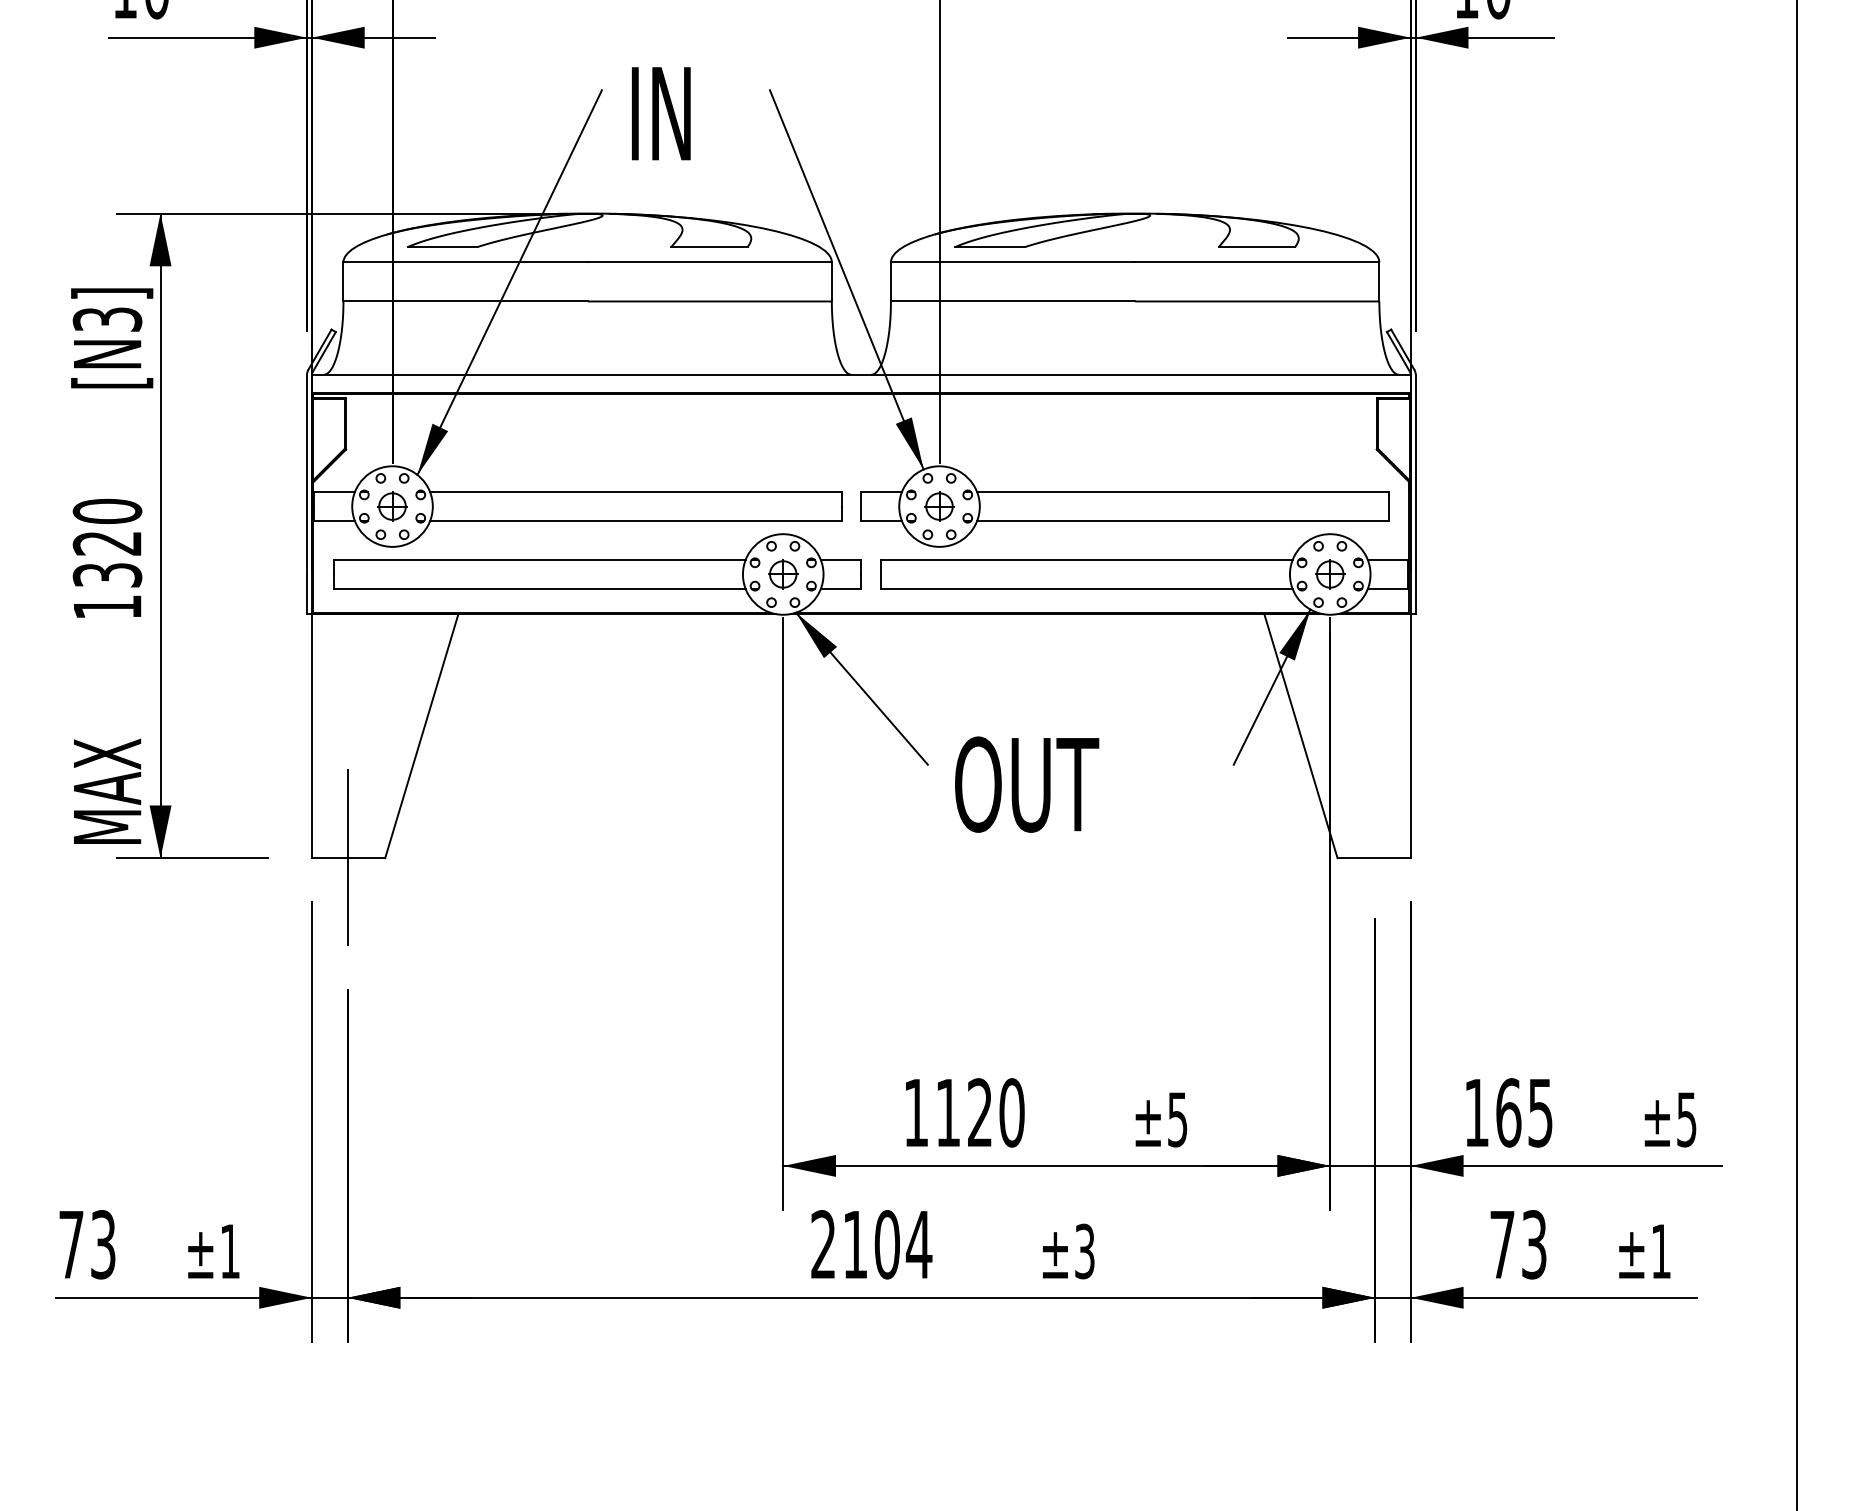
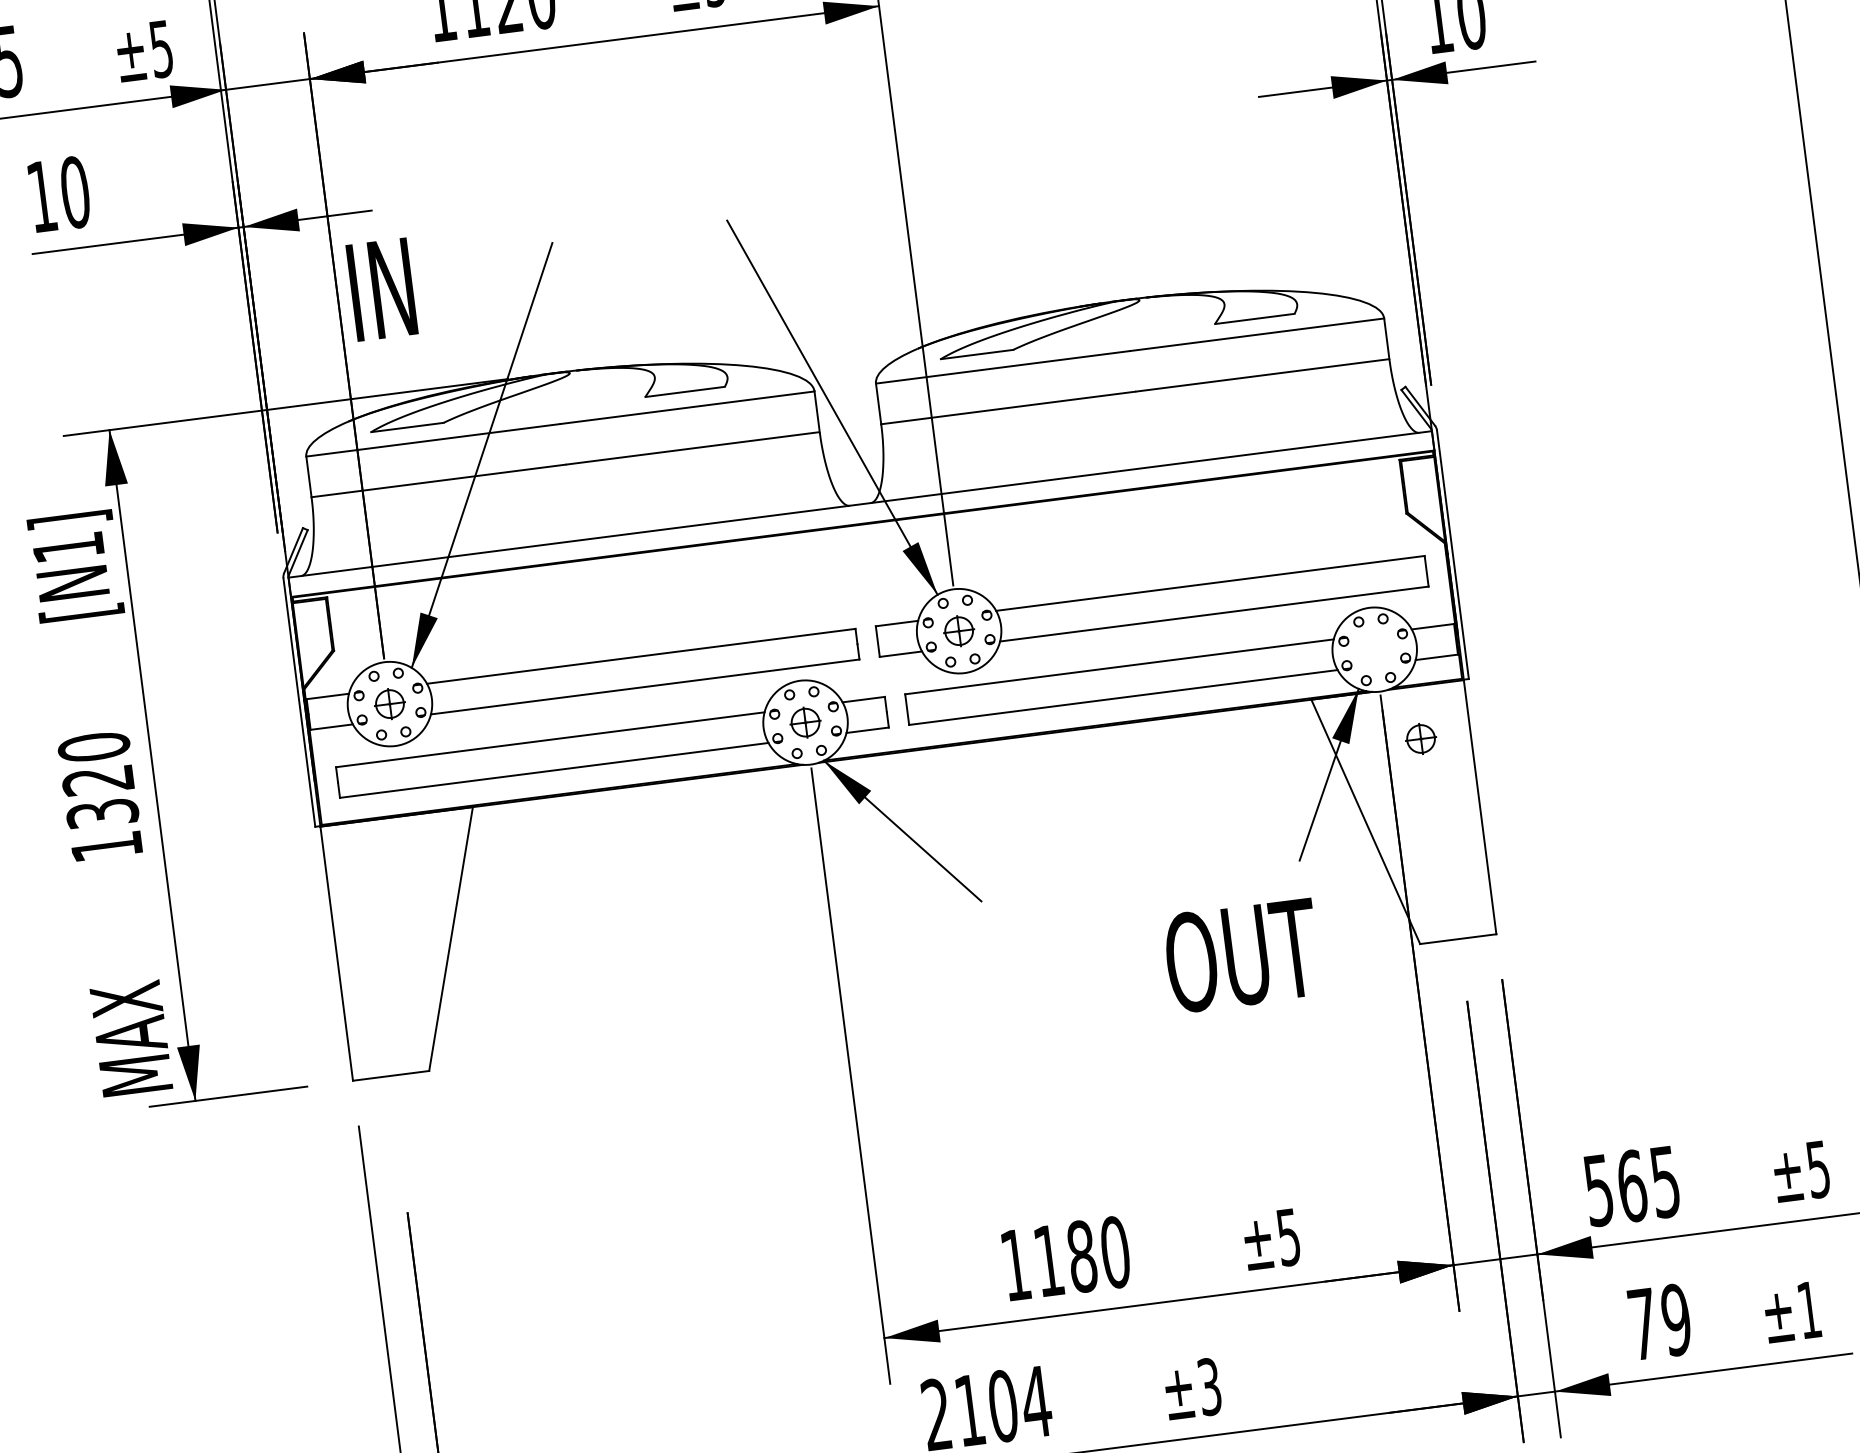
text: (661, 113) -> (382, 289), moved
text: (107, 319) -> (68, 547), [N3] -> [N1]
part: (1330, 574) -> (1421, 738), moved
text: (1027, 784) -> (1242, 955), moved
line: (347, 857) -> (389, 1075), removed
text: (979, 1112) -> (1081, 1256), 1120 -> 1180
text: (1476, 1113) -> (1598, 1191), 165 -> 565
text: (1533, 1244) -> (1675, 1319), 73 -> 79

